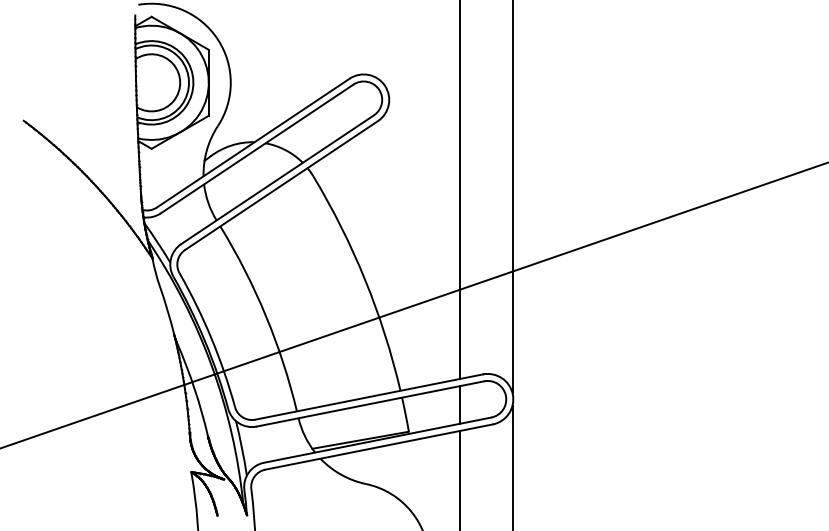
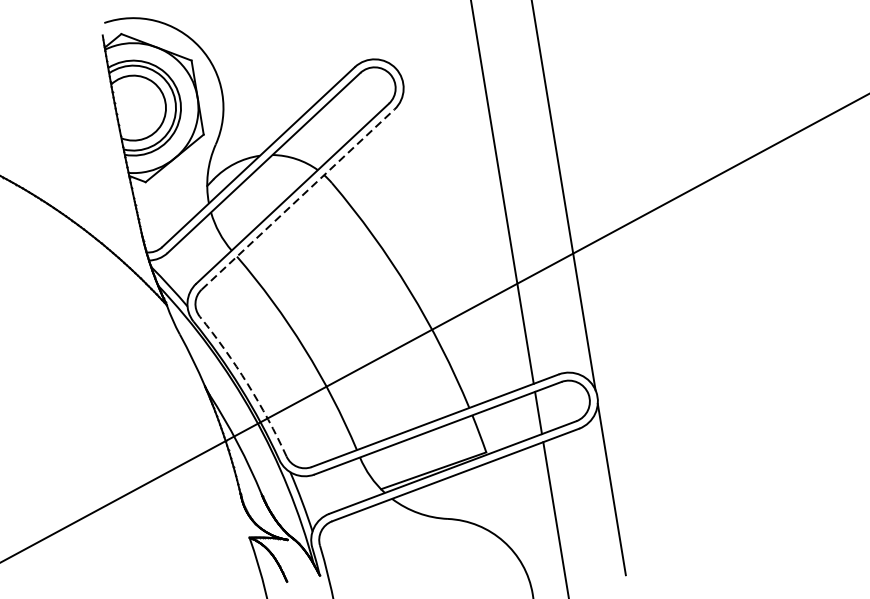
line: (281, 185) -> (298, 199), solid -> dashed
arc: (211, 338) -> (247, 384), solid -> dashed

